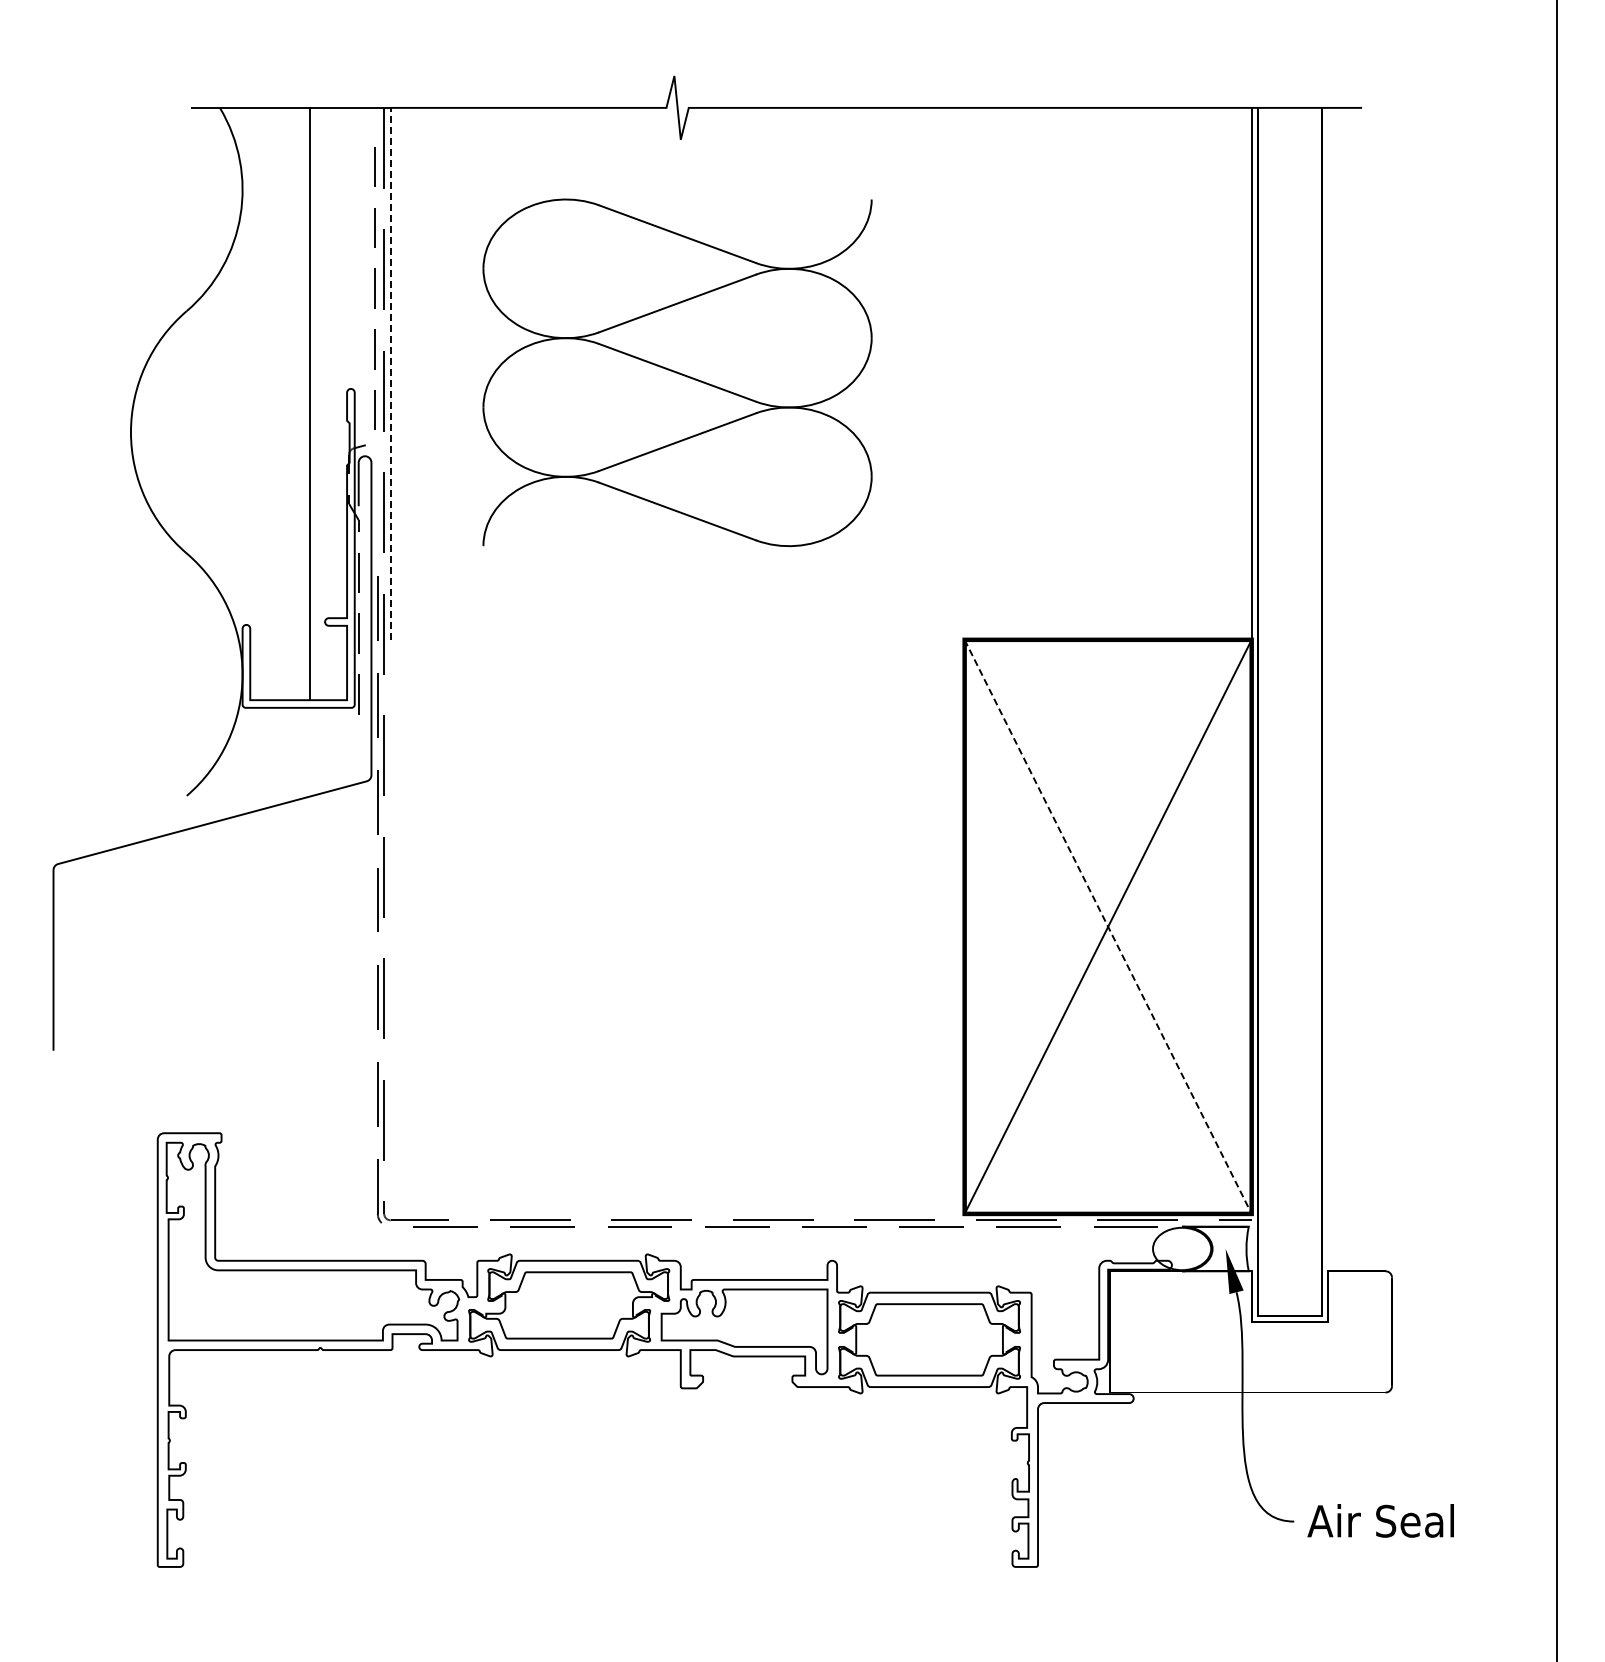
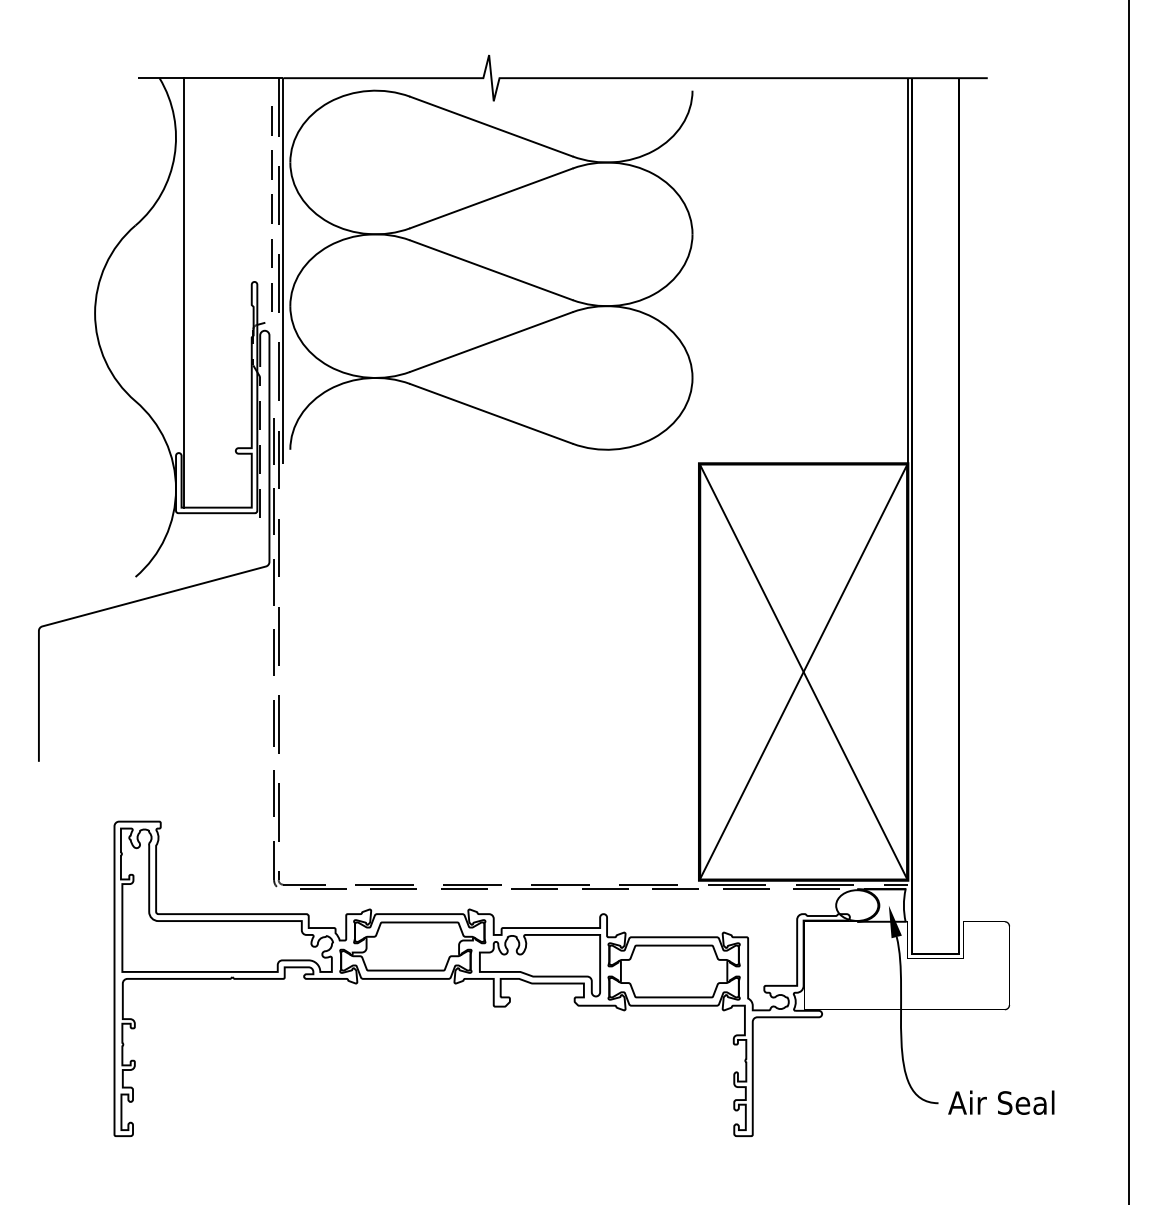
part: (677, 372) -> (491, 270), size x1.43
line: (390, 373) -> (283, 270), dashed -> solid
line: (310, 403) -> (183, 292), moved
line: (1108, 926) -> (803, 671), dashed -> solid

